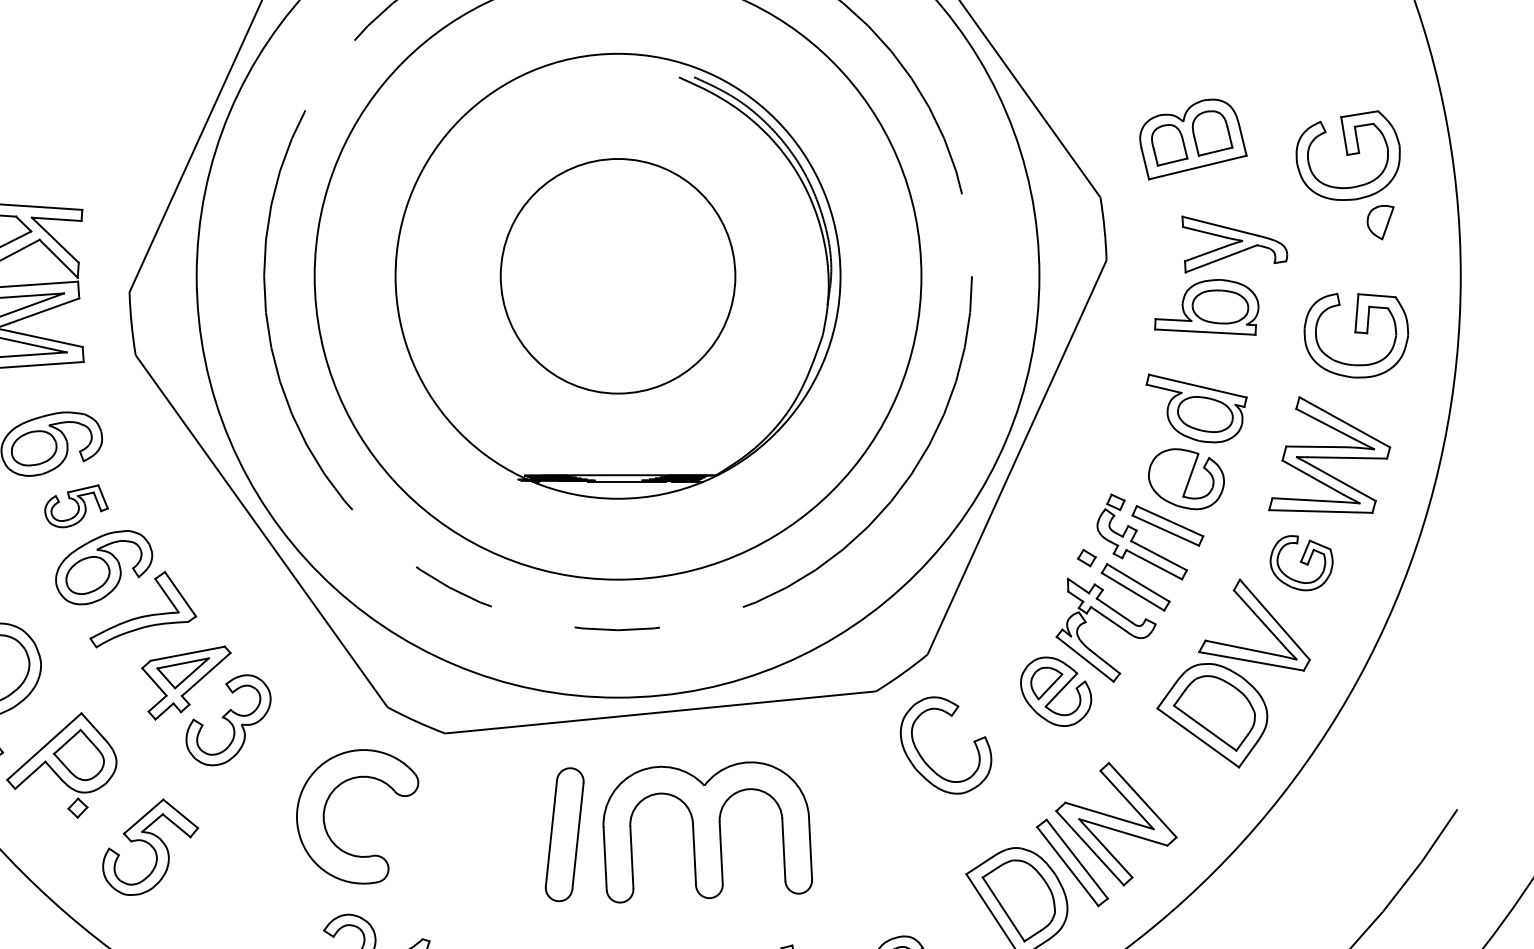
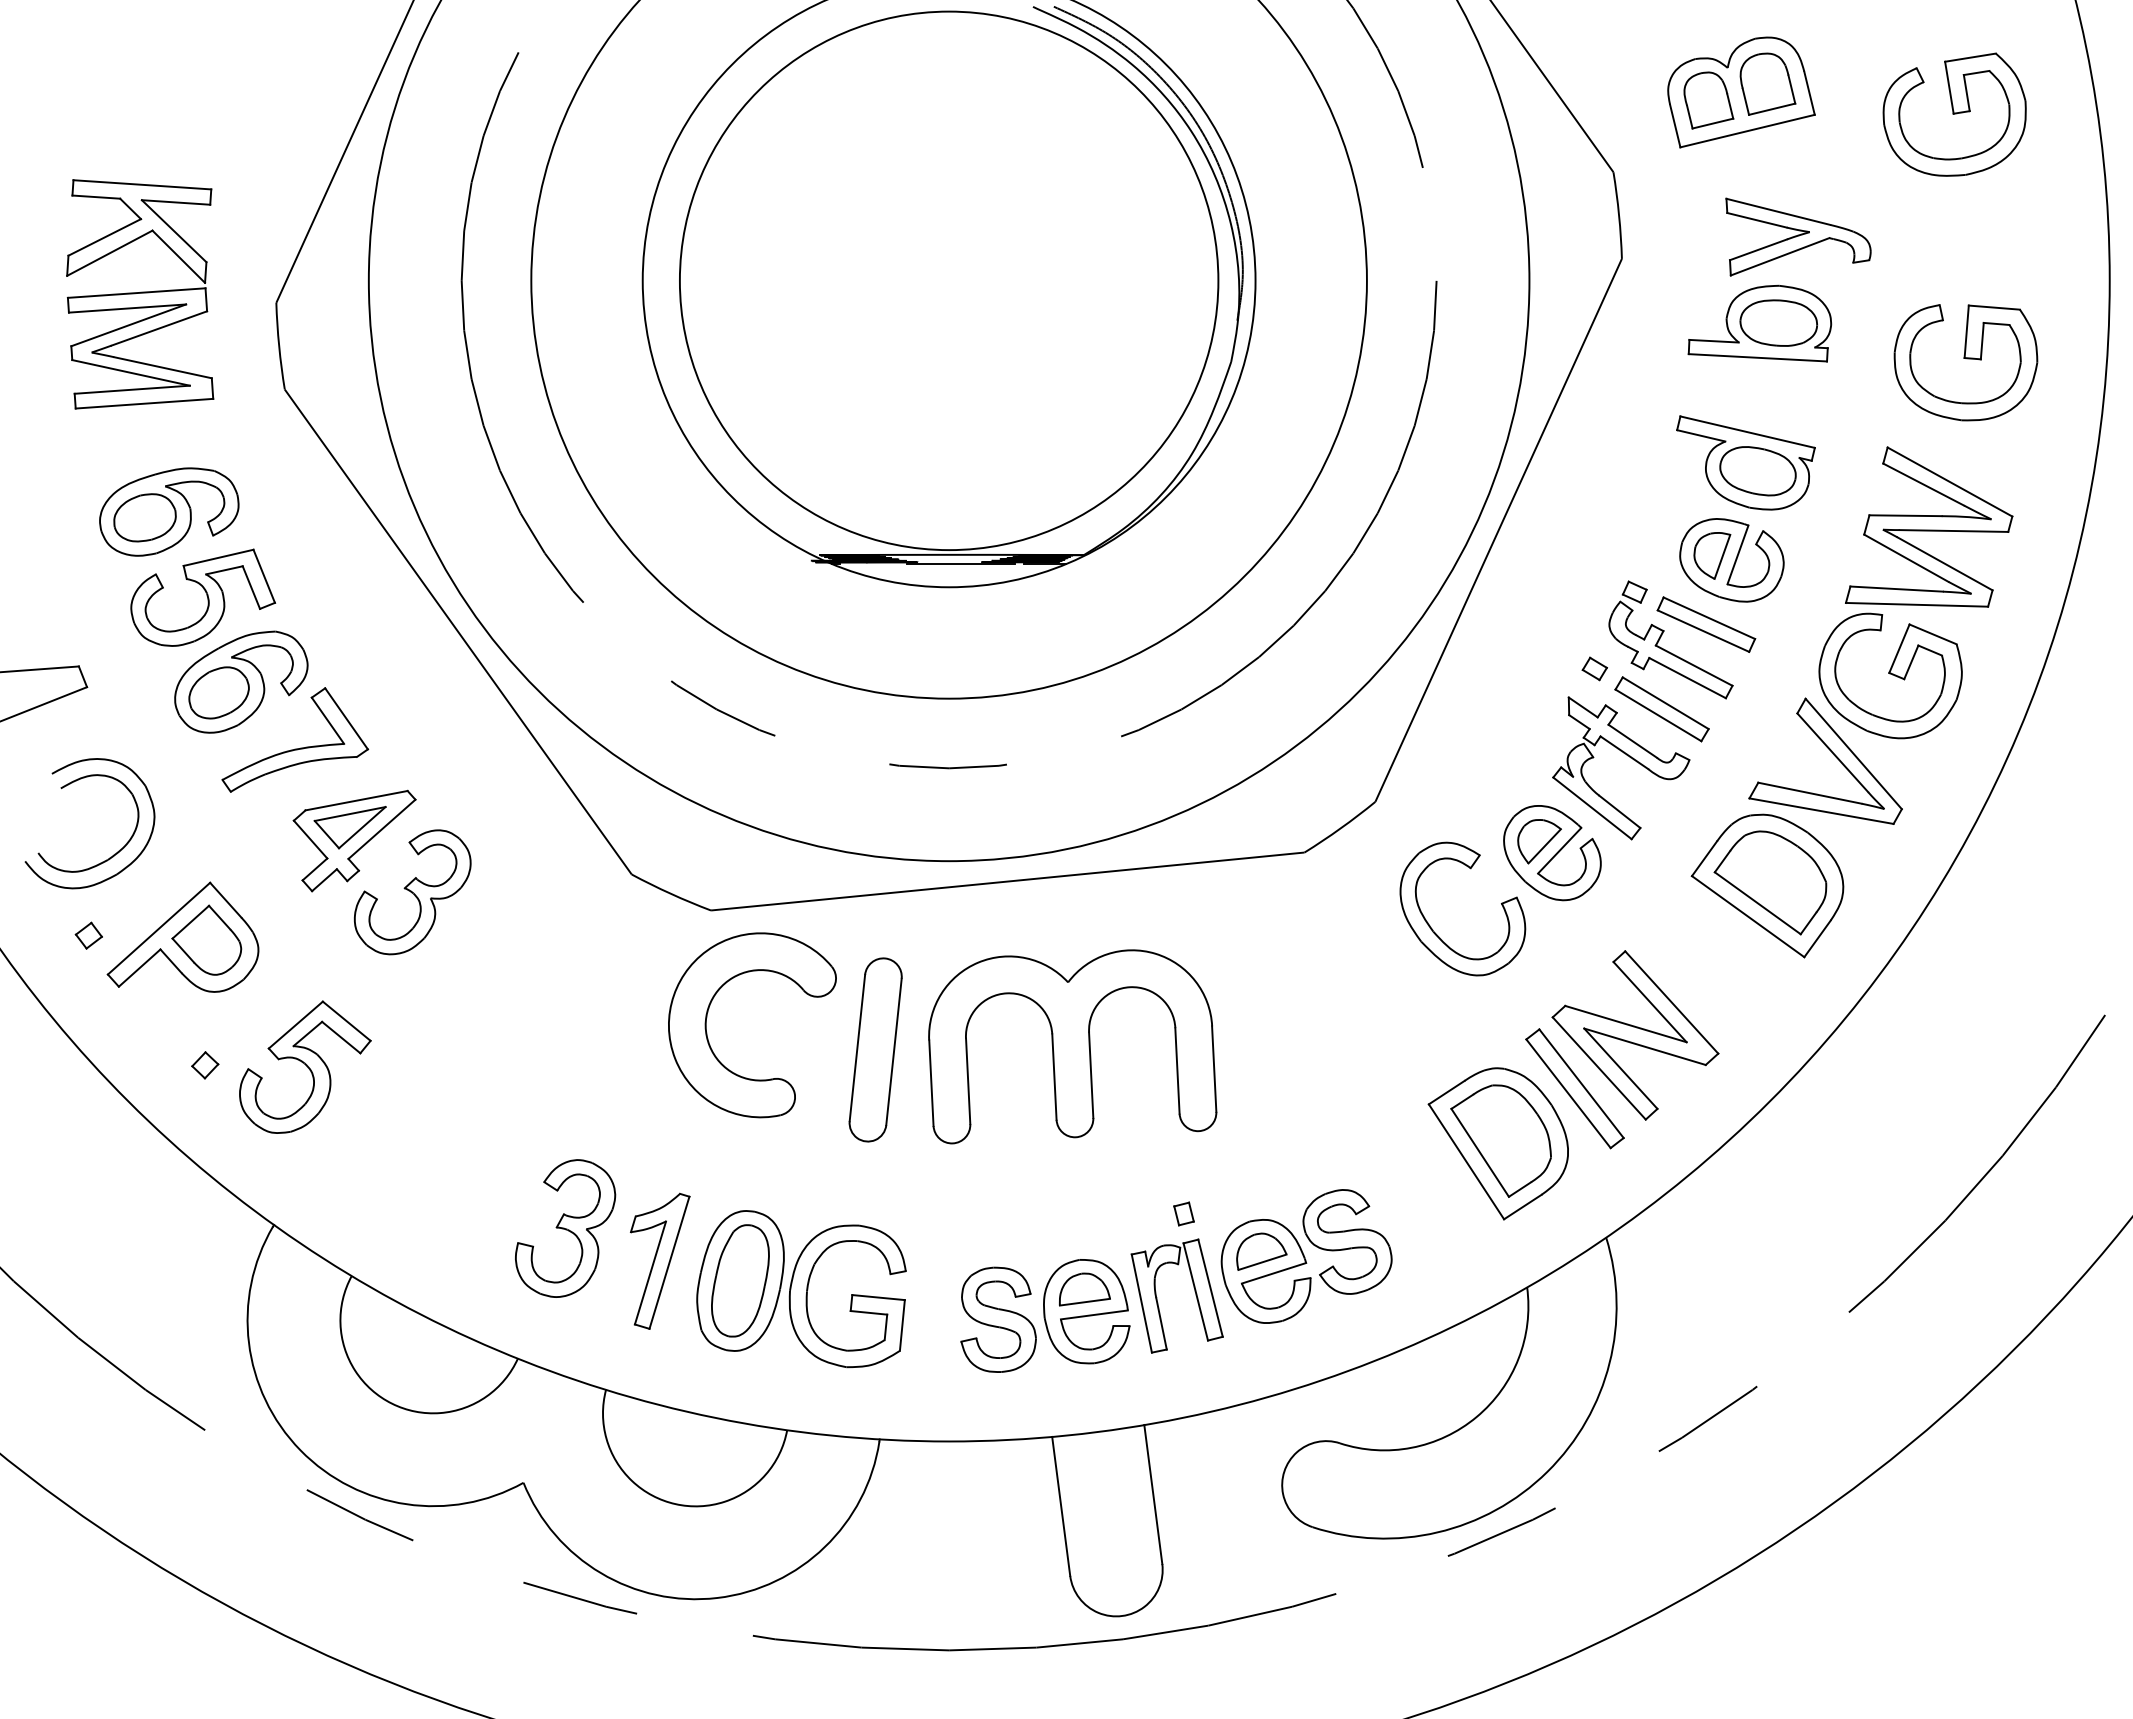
part: (1380, 222) -> (1712, 555), moved
circle: (617, 276) -> (948, 280), size x1.67
part: (76, 506) -> (203, 597), size x1.67
part: (1301, 562) -> (1890, 675), size x1.67
part: (924, 759) -> (1432, 928), moved
part: (78, 808) -> (205, 1065), moved
part: (324, 822) -> (707, 1032), moved

